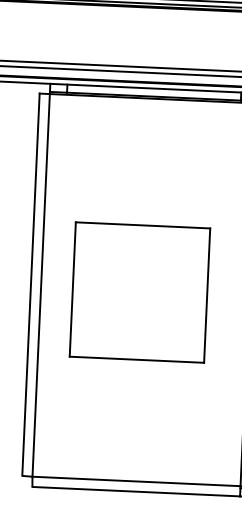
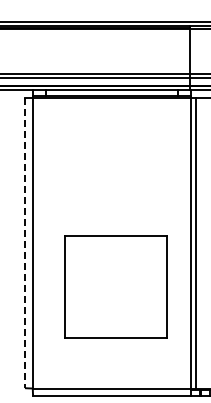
line: (31, 285) -> (25, 243), solid -> dashed
part: (139, 291) -> (115, 286), moved

